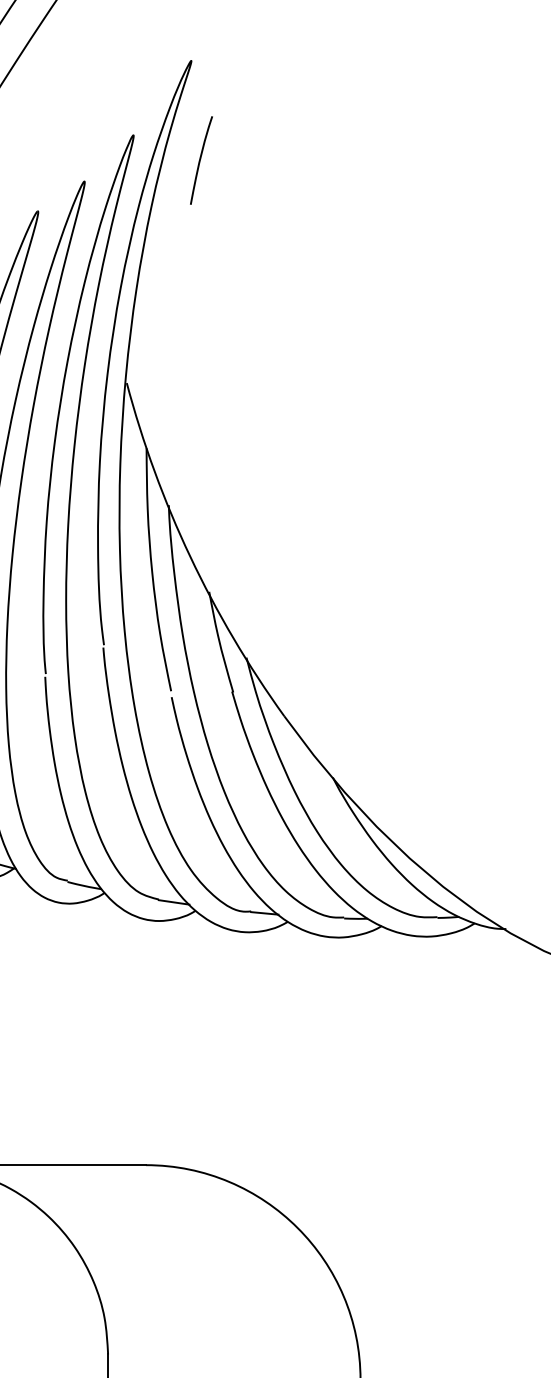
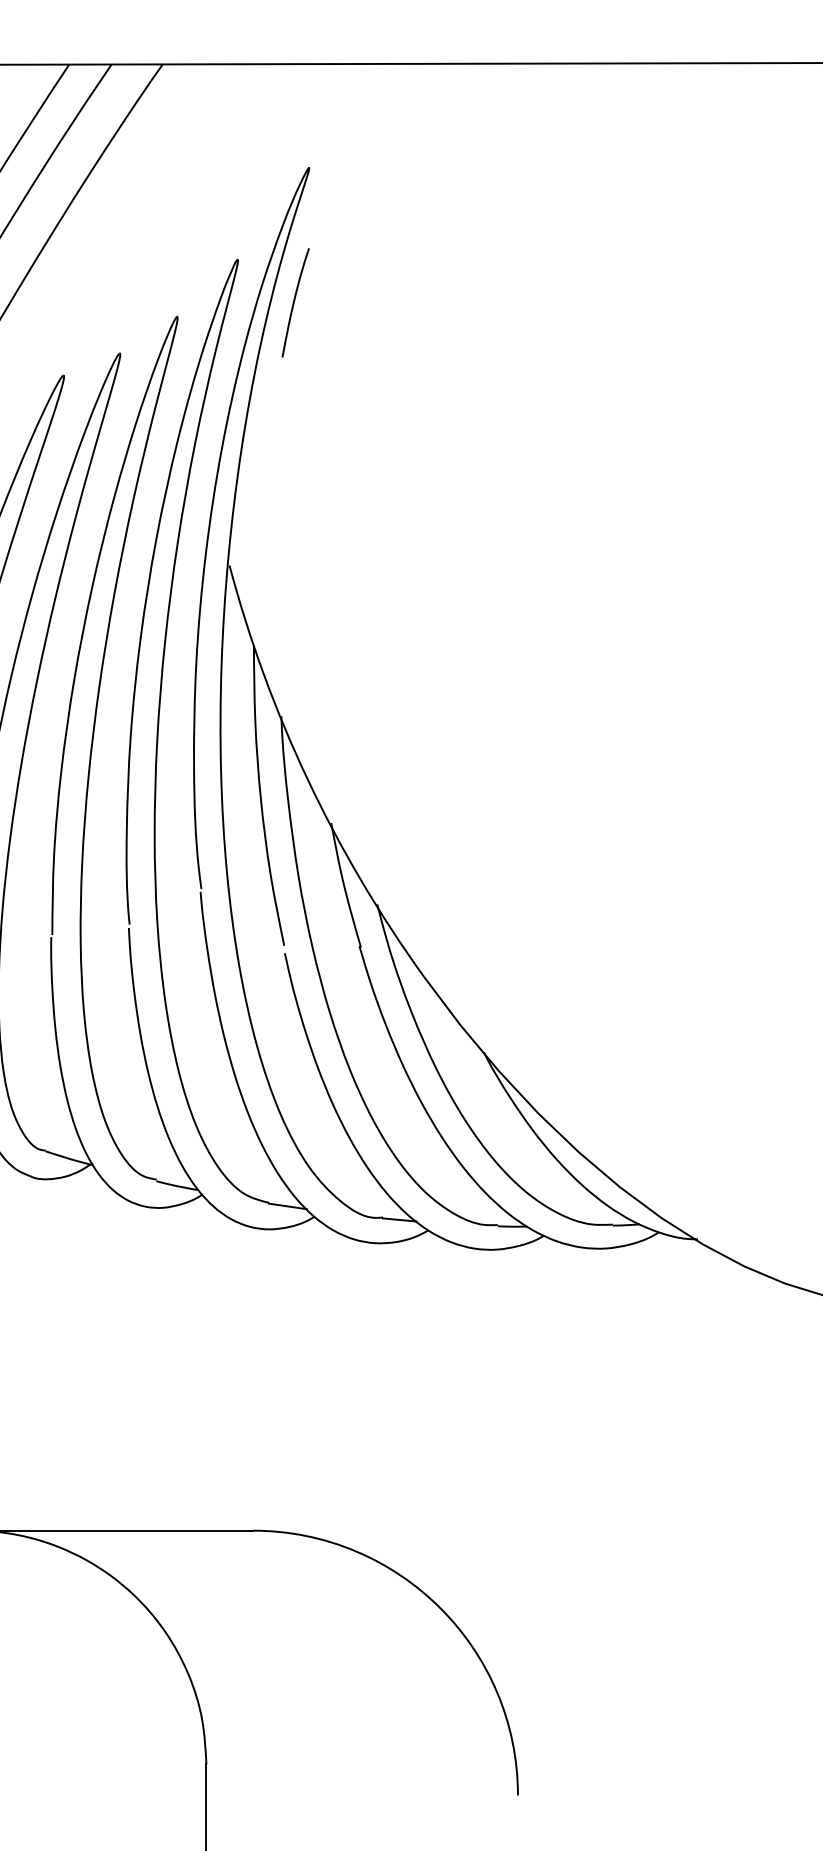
curve: (200, 160) -> (294, 302), moved

